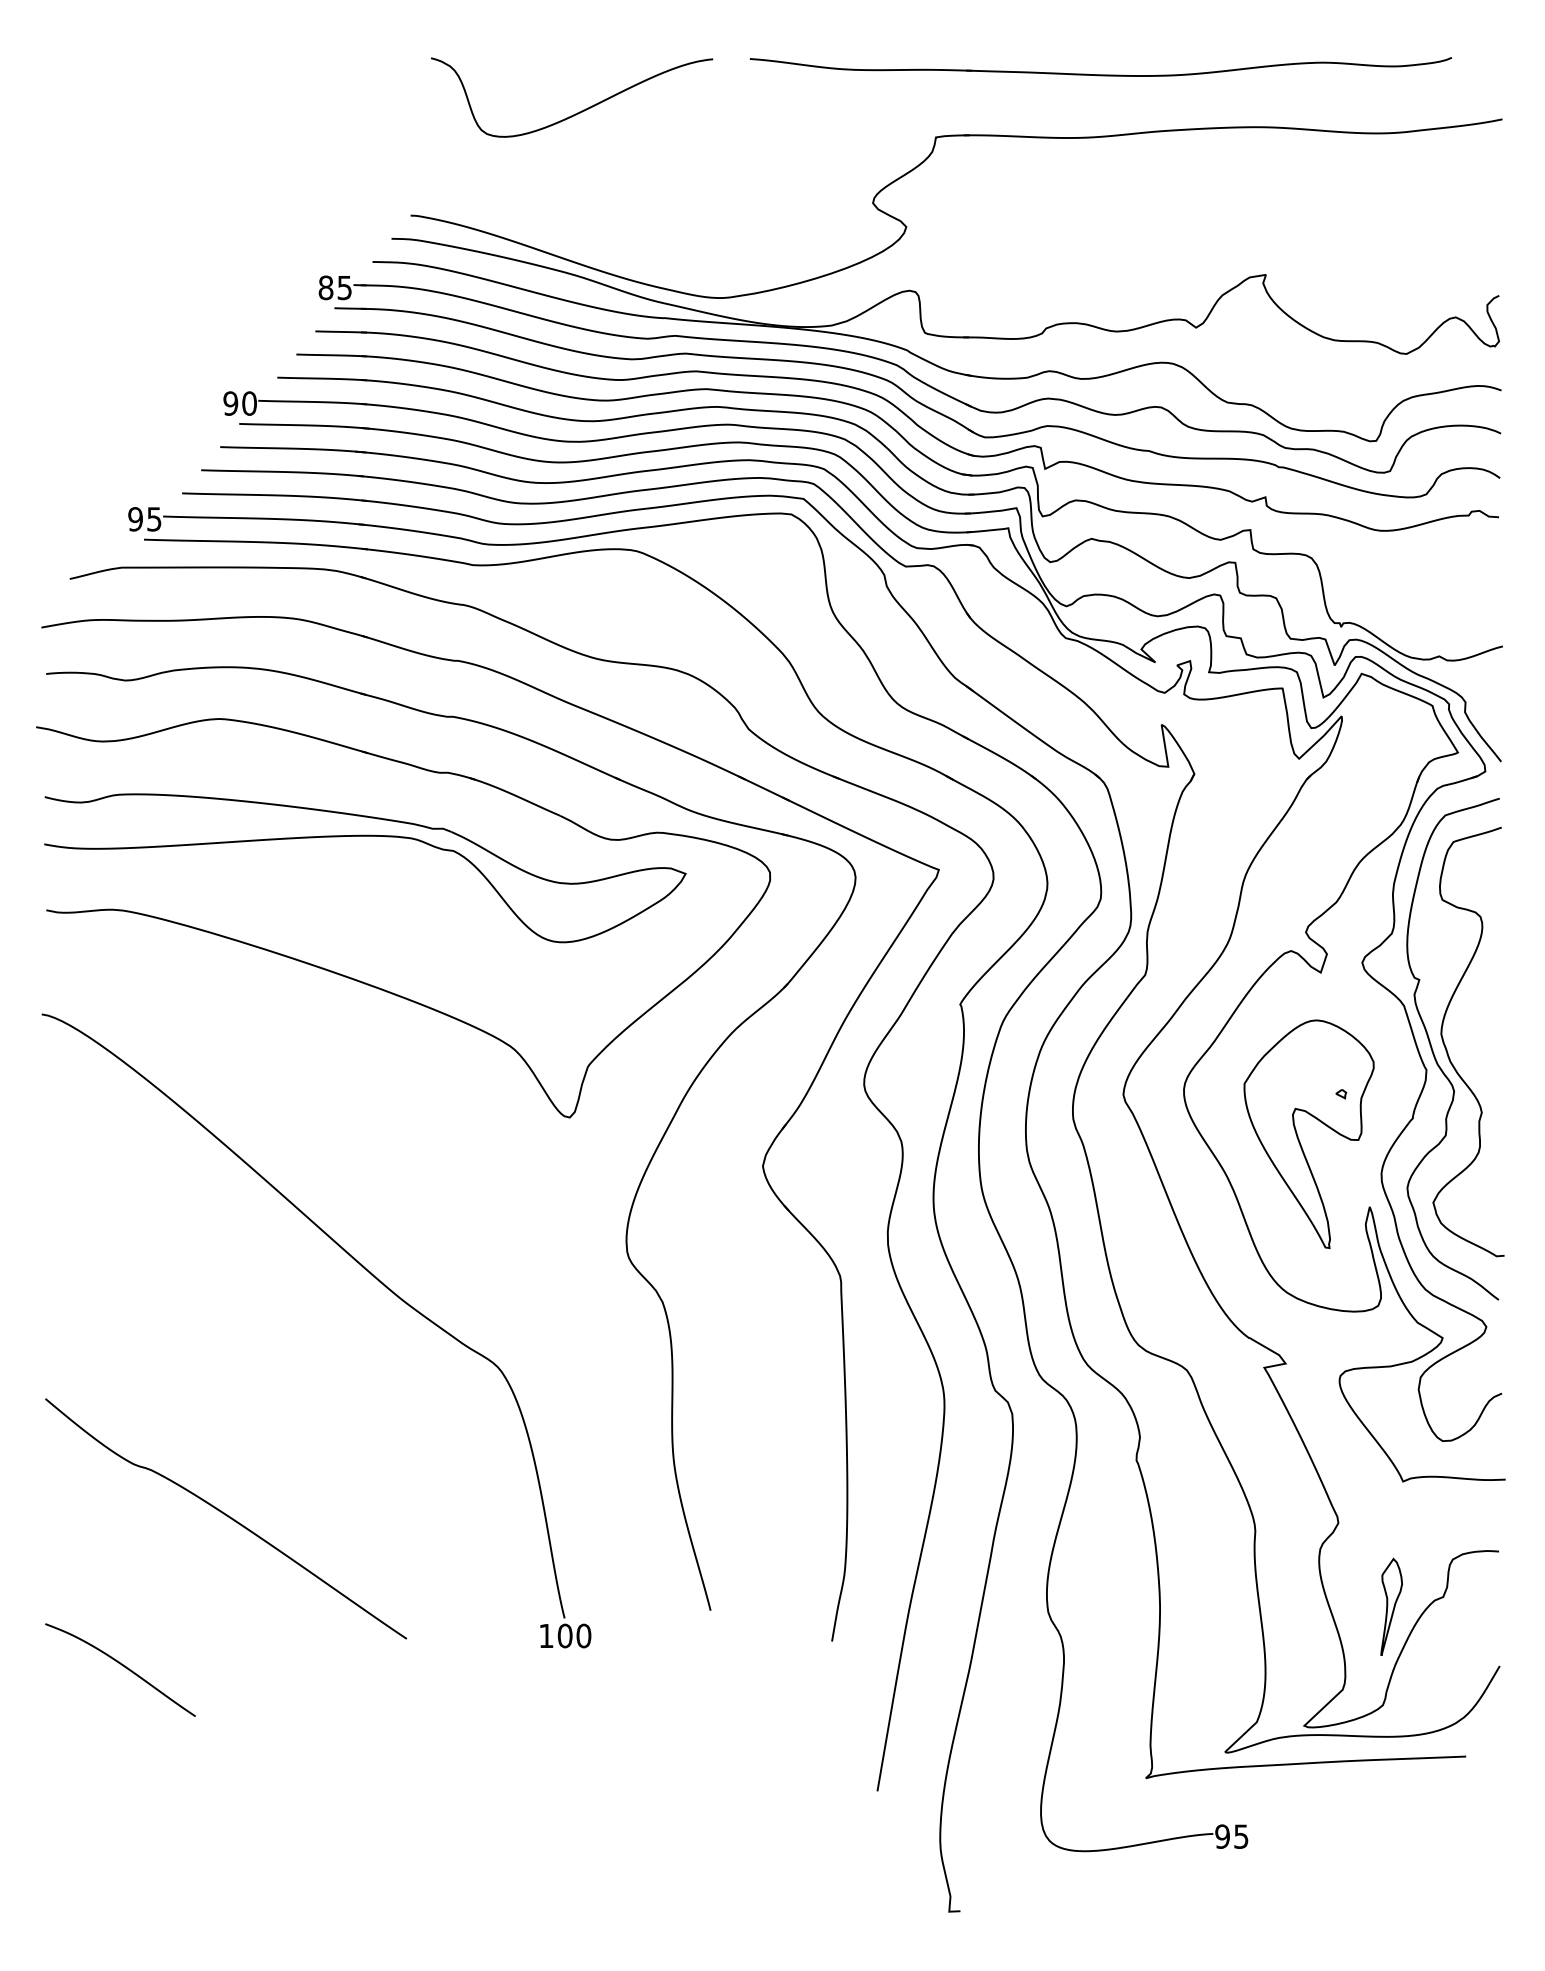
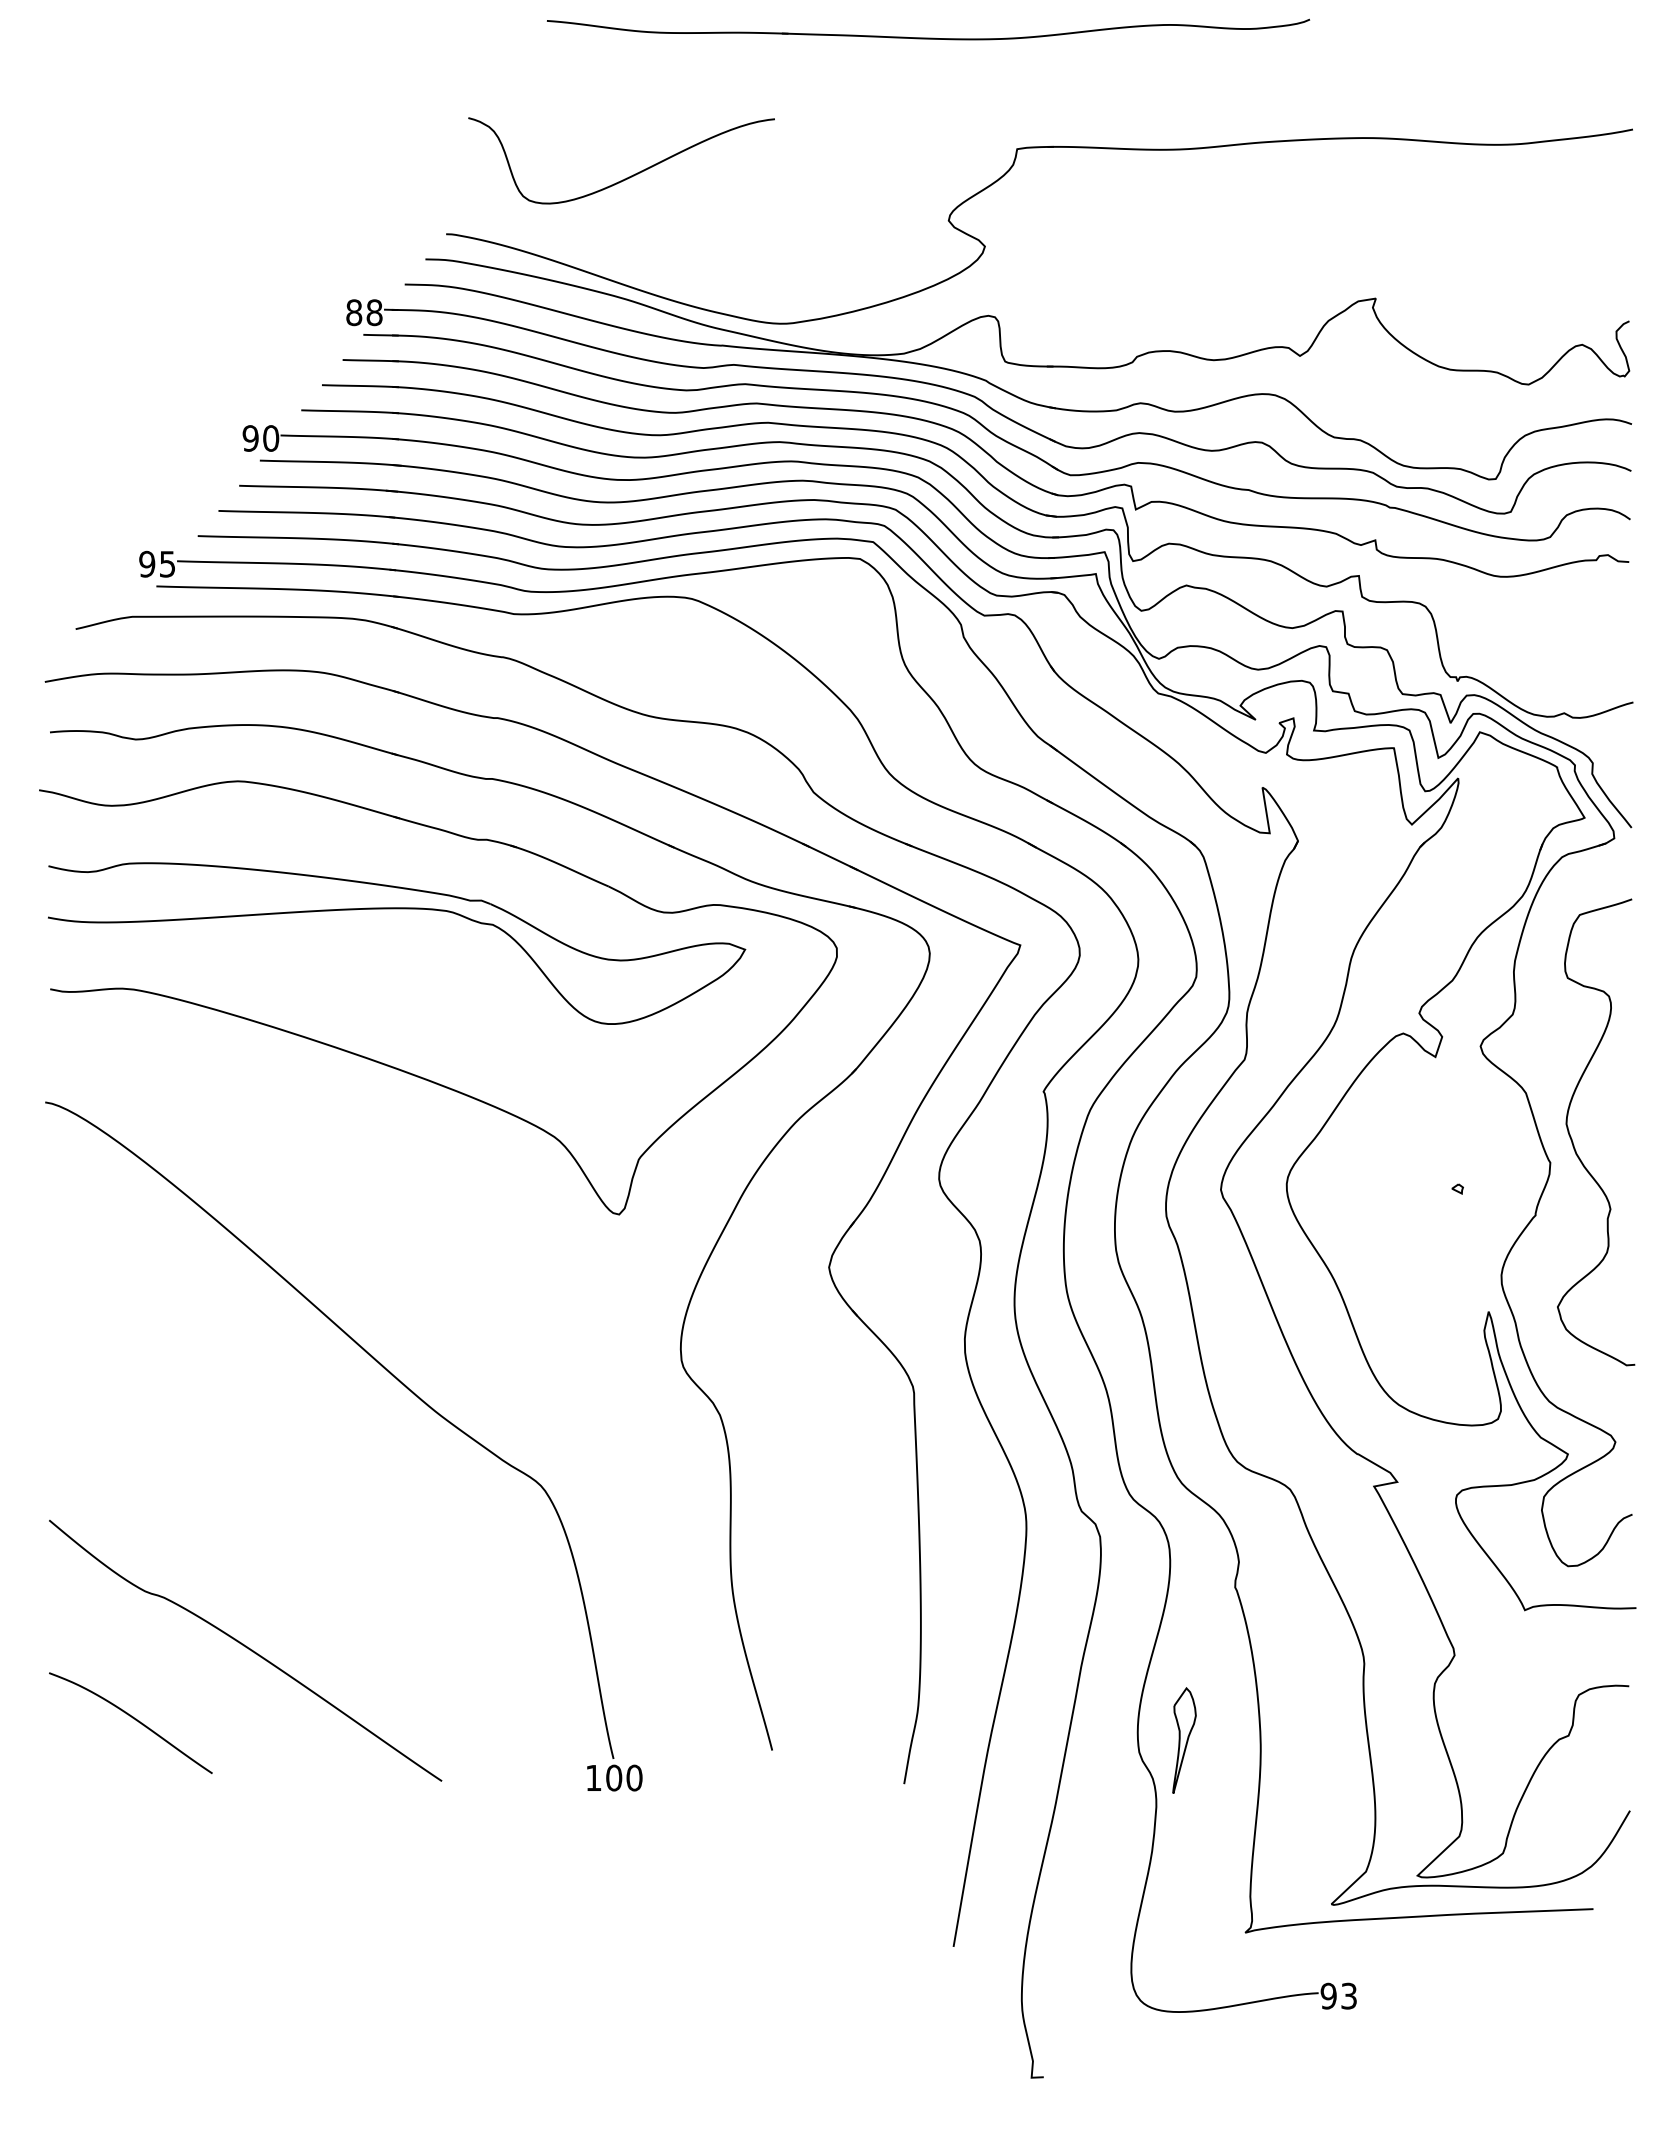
part: (1100, 74) -> (928, 37), moved
curve: (576, 112) -> (626, 177), moved
text: (344, 287) -> (374, 312), 85 -> 88
curve: (1434, 1054) -> (1559, 1146), removed
part: (1298, 1136) -> (1411, 1235), removed
part: (1391, 1606) -> (1184, 1740), moved
curve: (122, 1665) -> (132, 1718), moved
text: (1241, 1836) -> (1349, 1995), 95 -> 93

